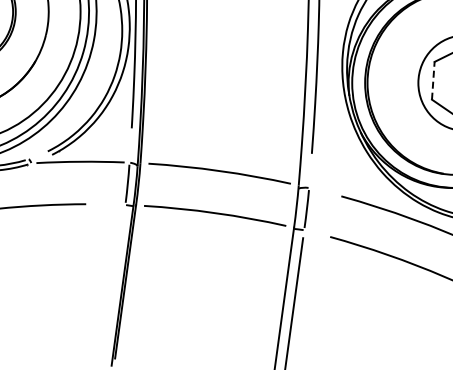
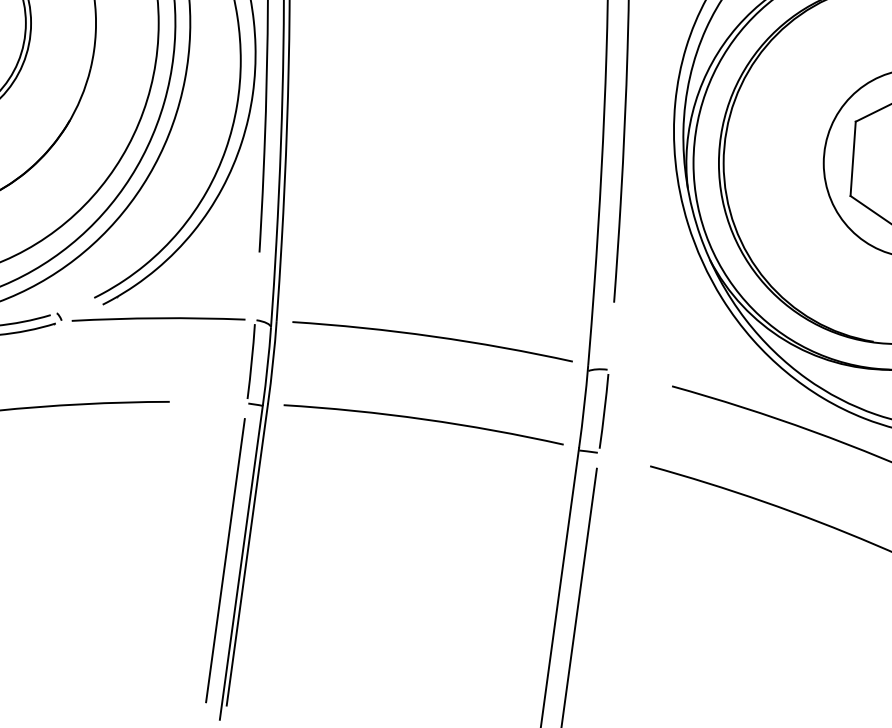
line: (433, 80) -> (853, 158), dashed -> solid
line: (114, 284) -> (225, 559), added

